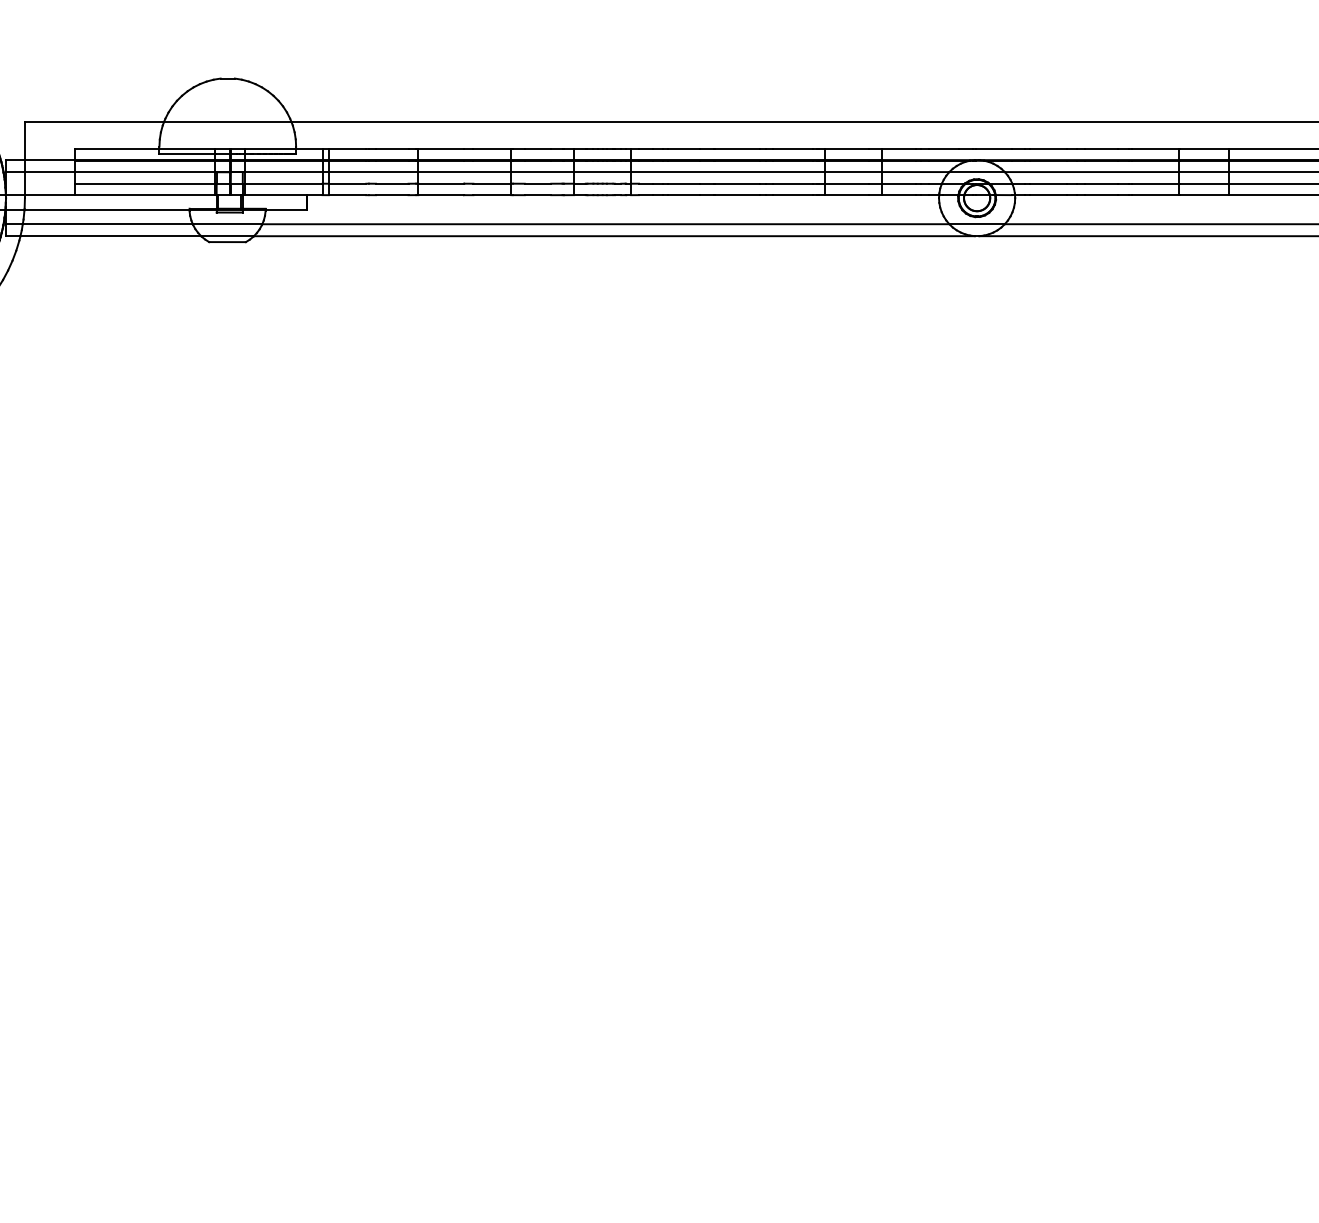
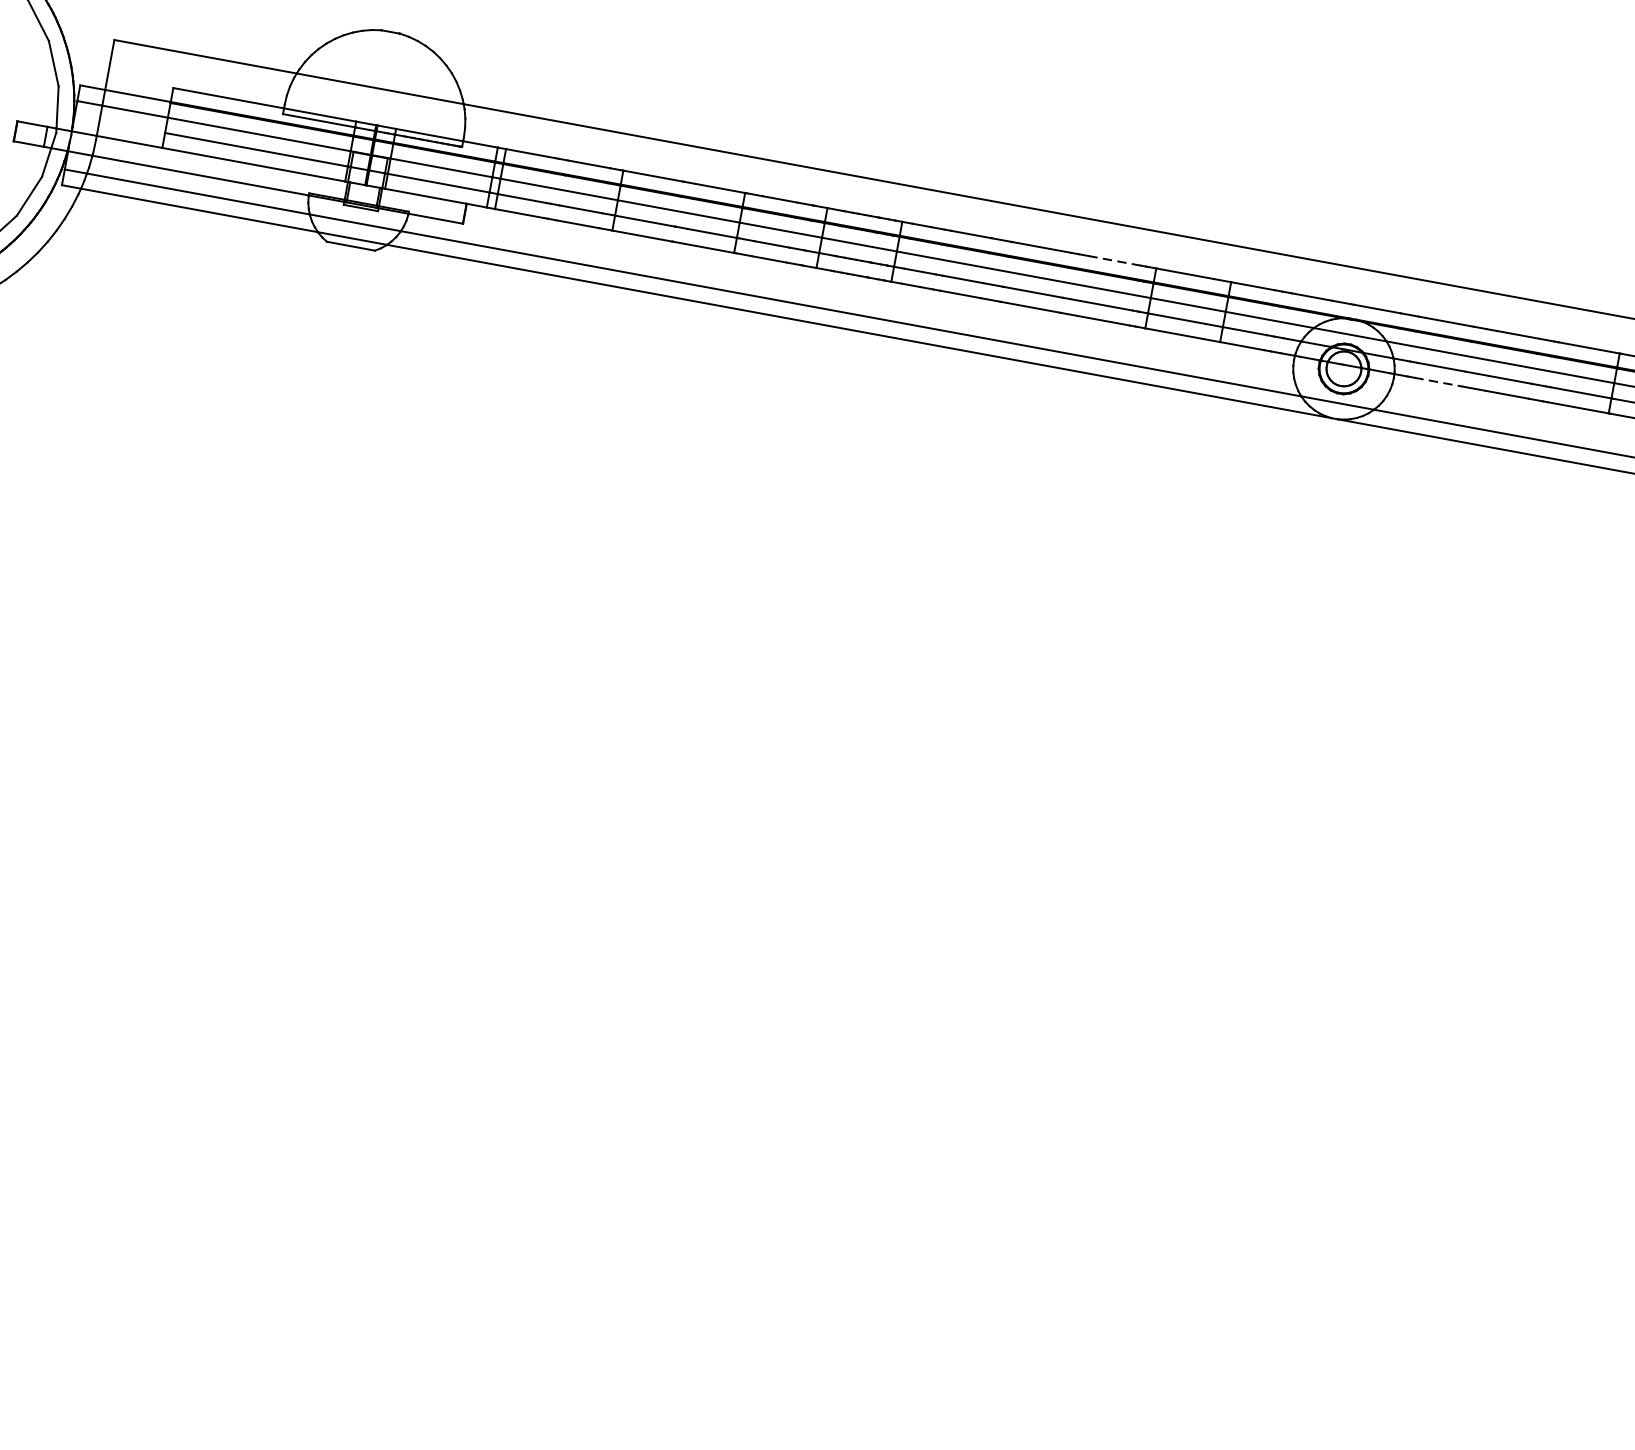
line: (793, 149) -> (1115, 260), solid -> dashed
line: (1049, 195) -> (1439, 382), solid -> dashed

